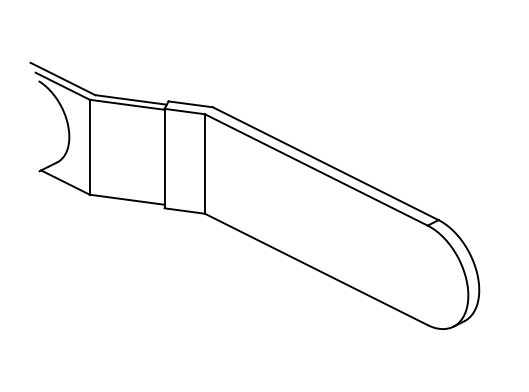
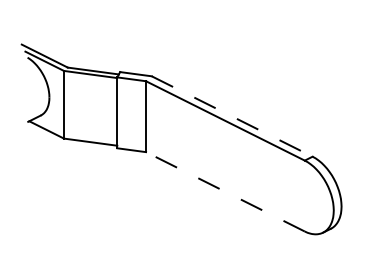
line: (326, 163) -> (232, 116), solid -> dashed
line: (316, 268) -> (225, 191), solid -> dashed

